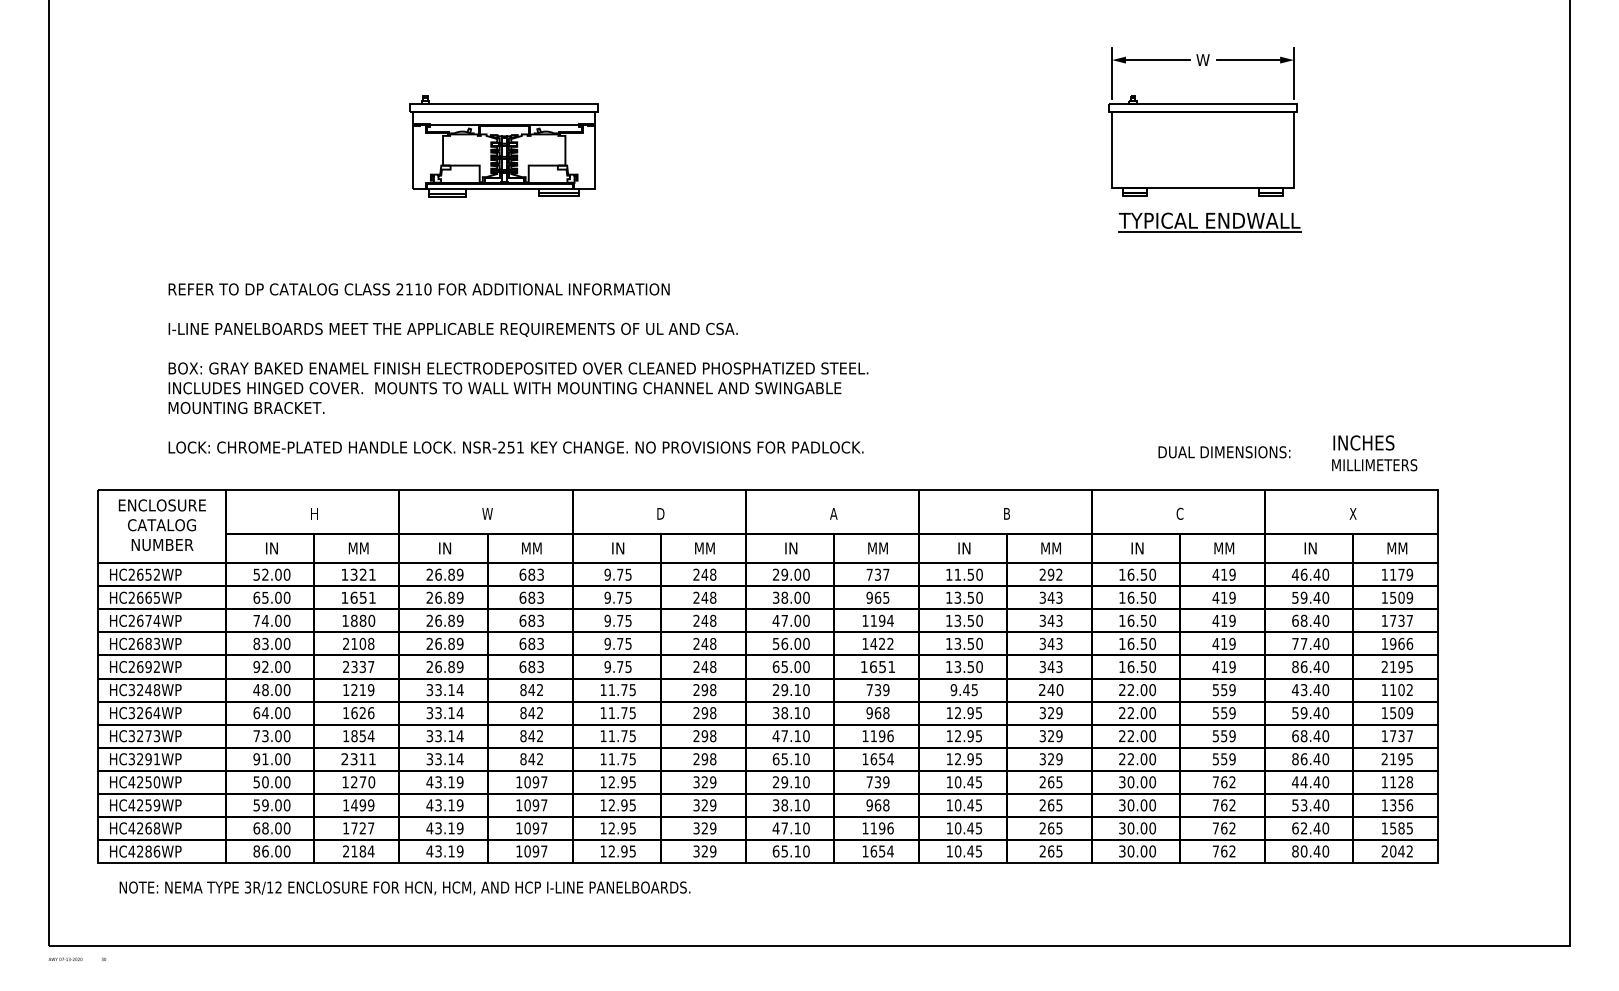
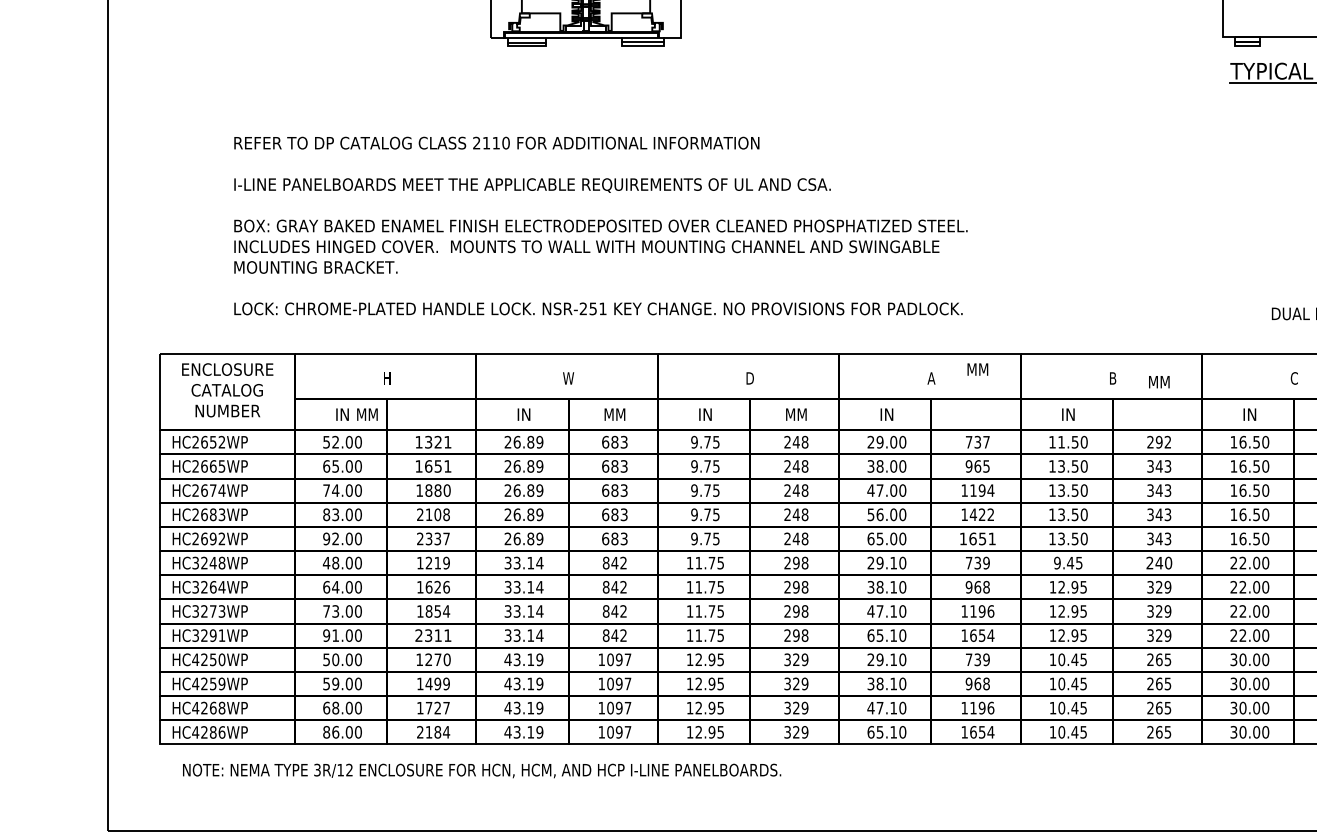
text: (358, 548) -> (367, 414), moved
text: (877, 548) -> (977, 369), moved
text: (1050, 548) -> (1158, 382), moved

